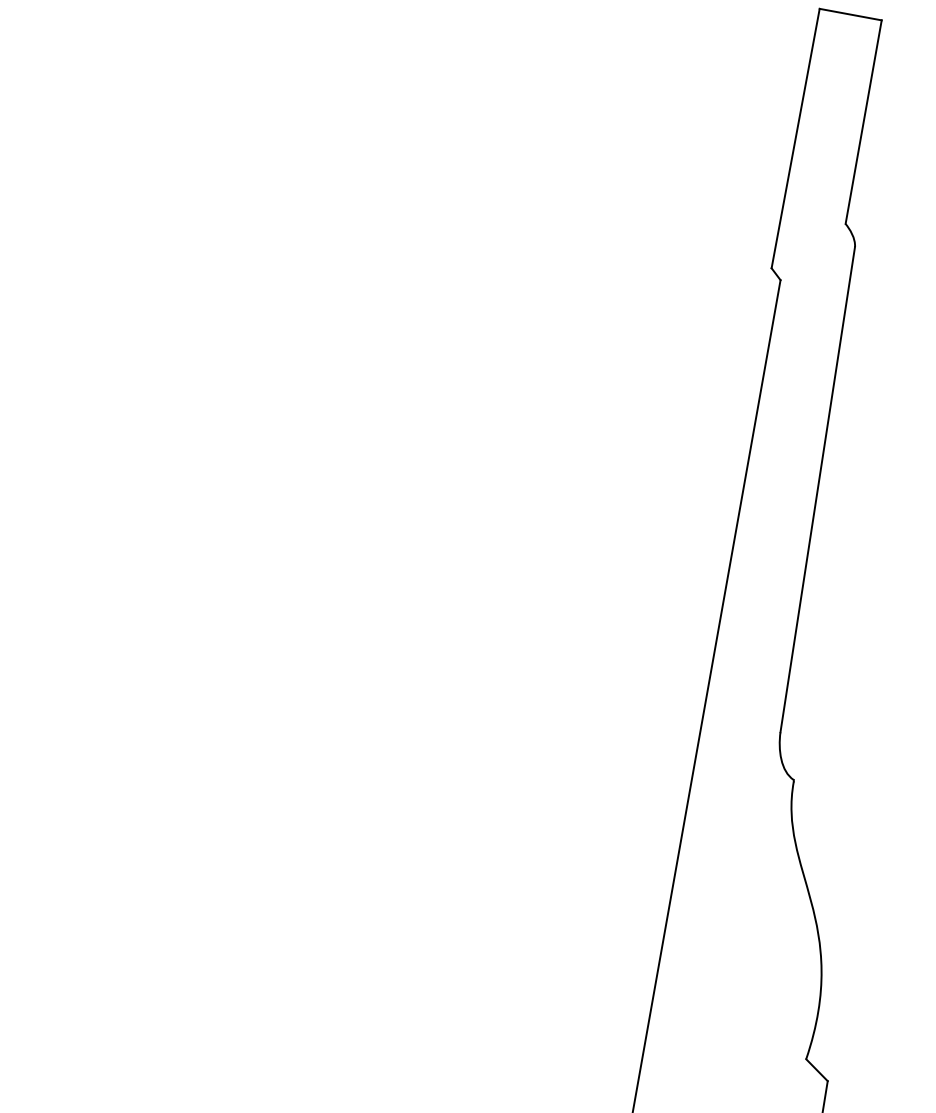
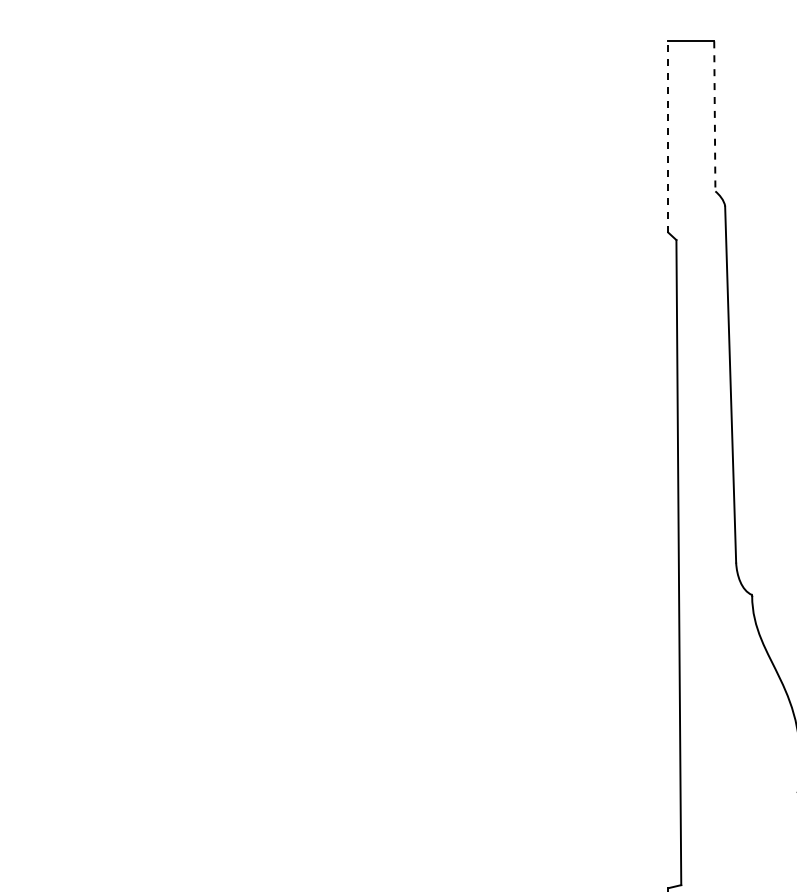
line: (863, 122) -> (714, 116), solid -> dashed
line: (795, 139) -> (668, 137), solid -> dashed

